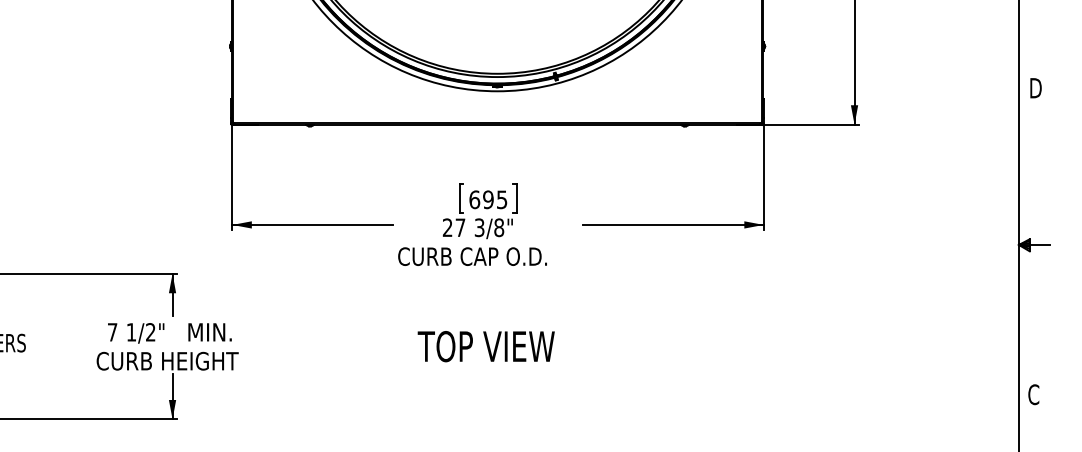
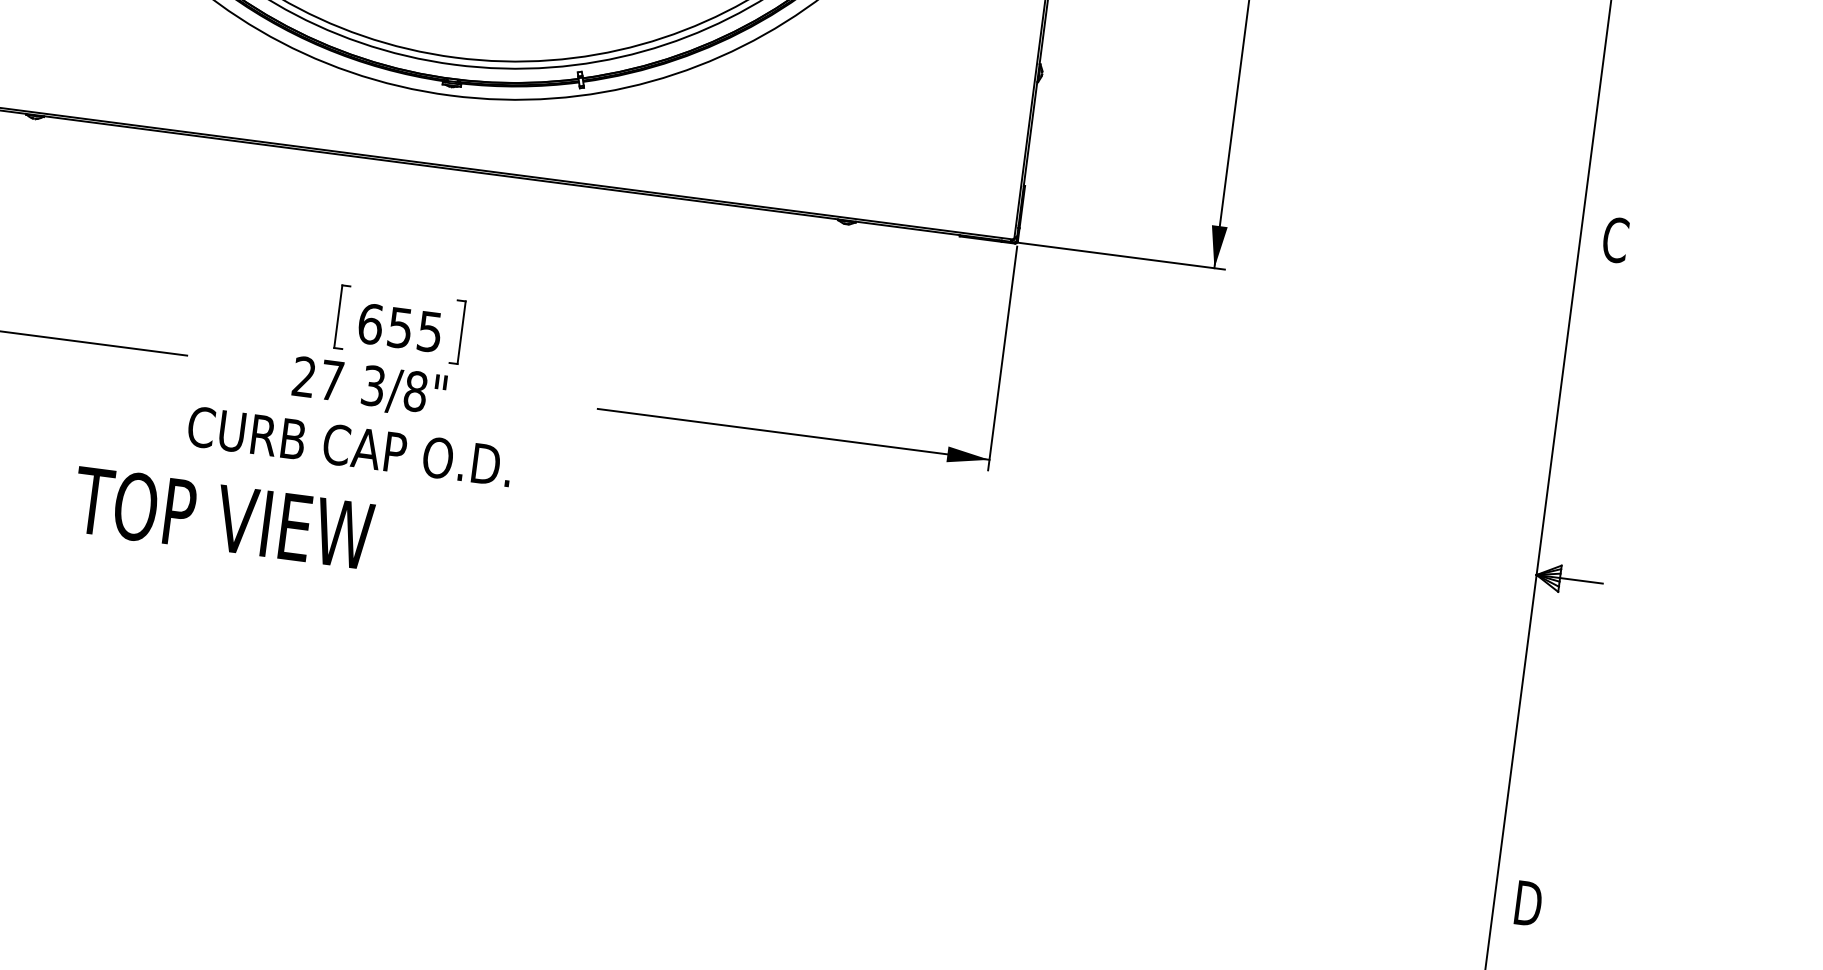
text: (1035, 87) -> (1616, 238), D -> C
text: (488, 199) -> (400, 327), 695 -> 655
text: (485, 346) -> (221, 517), moved
text: (1034, 394) -> (1528, 903), C -> D

